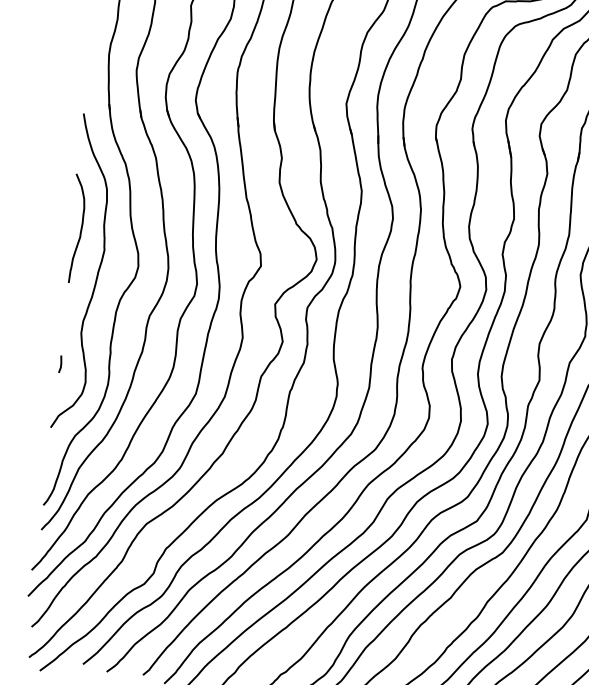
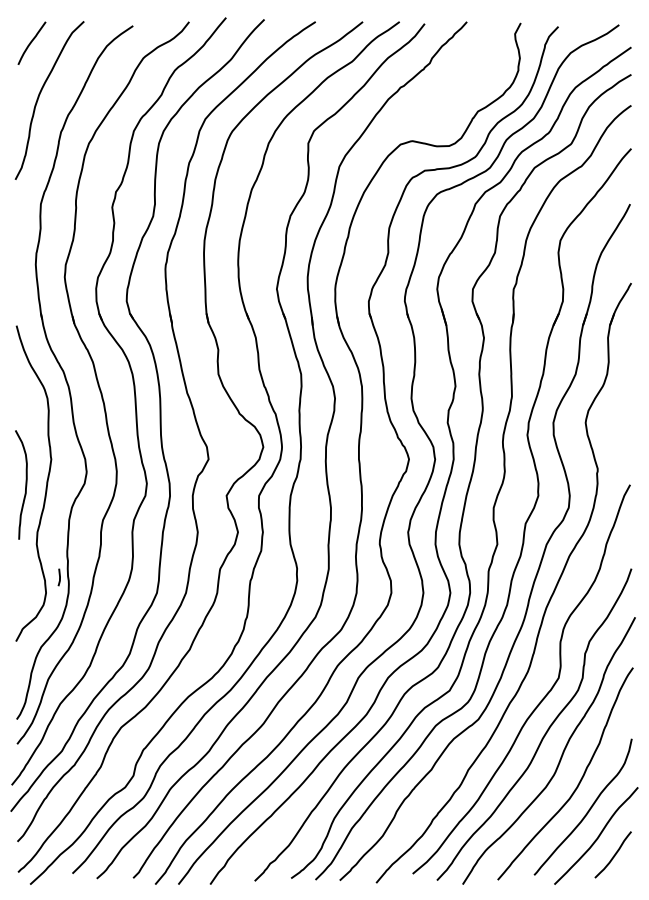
curve: (80, 228) -> (25, 484), moved
line: (60, 364) -> (59, 577), moved

